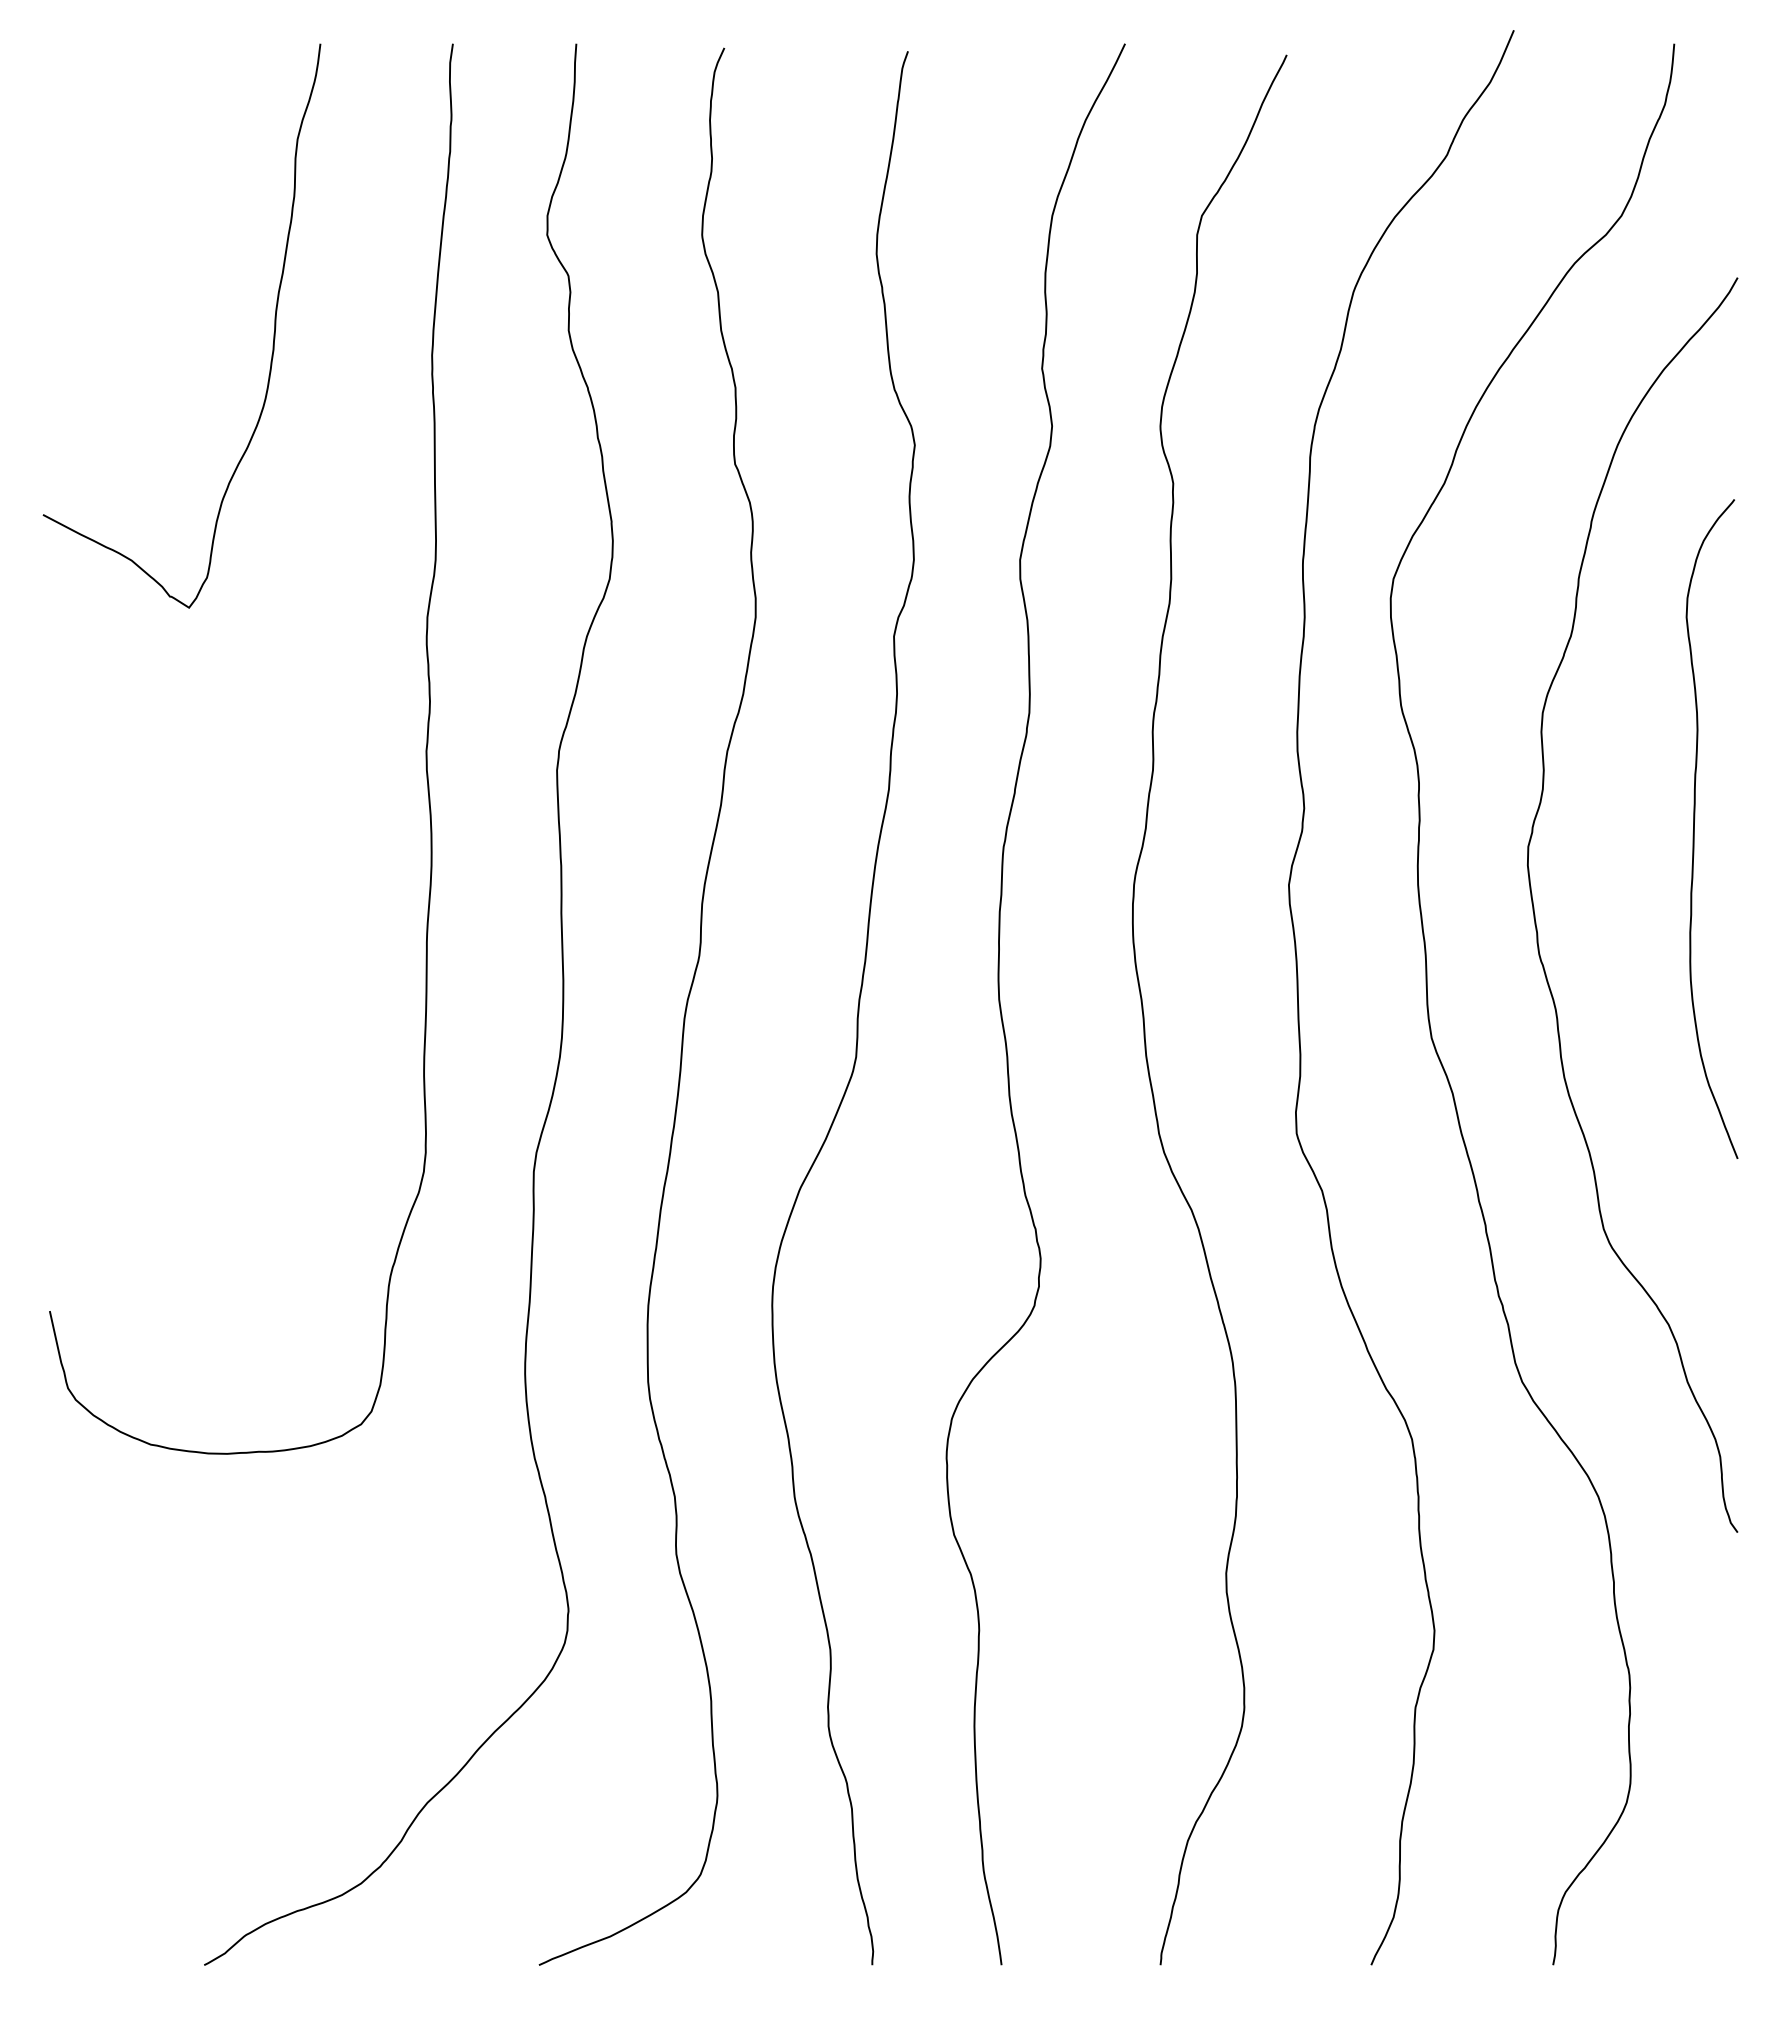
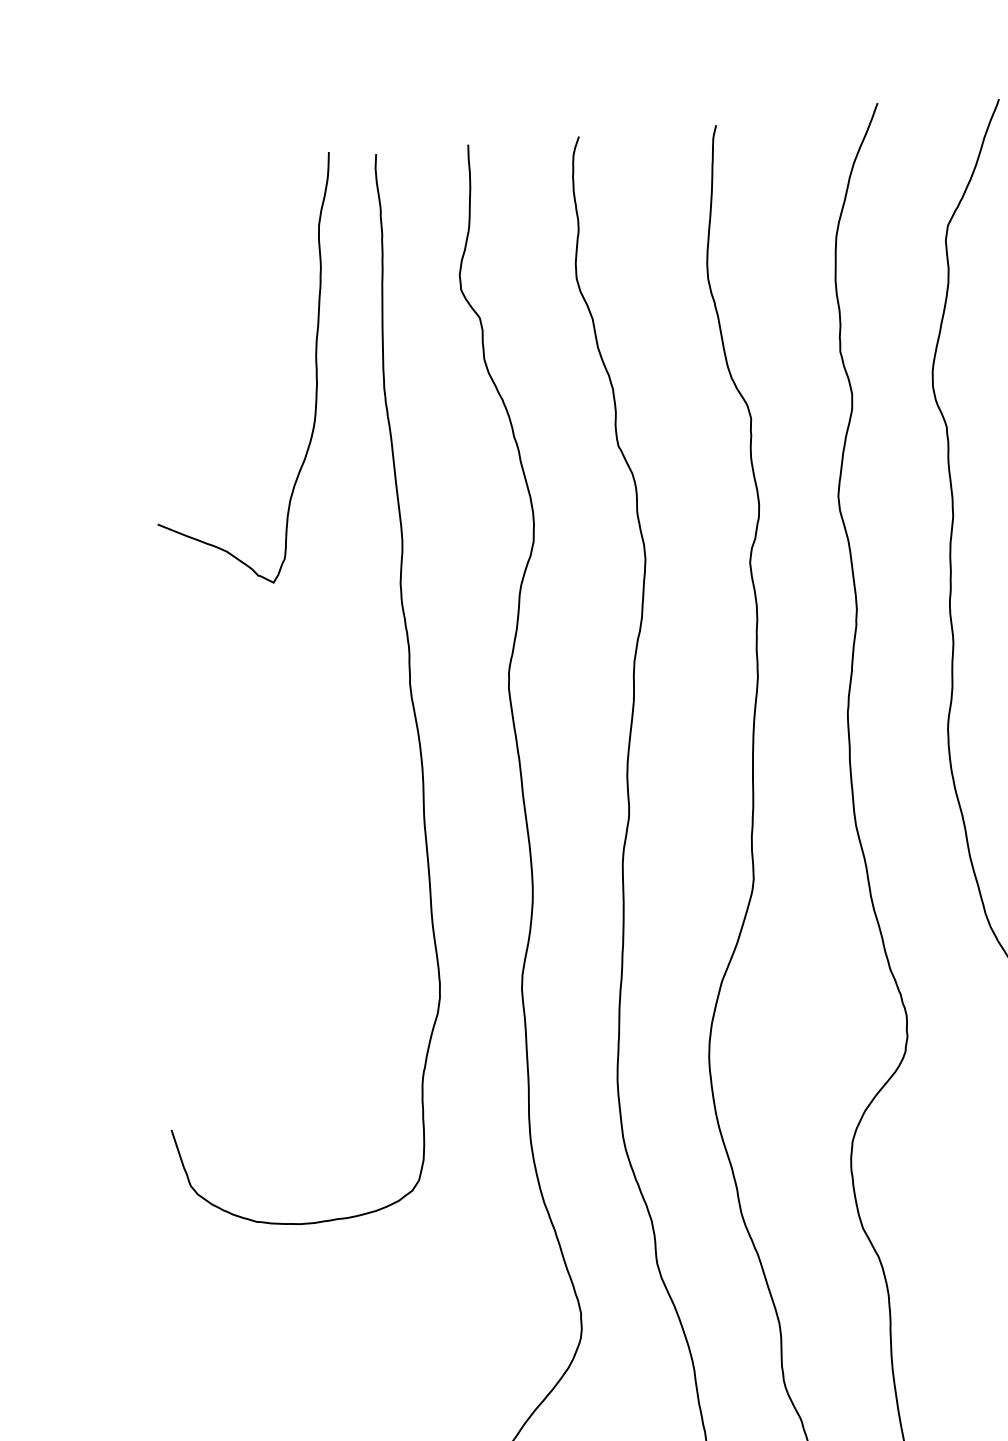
curve: (273, 333) -> (315, 371), moved

